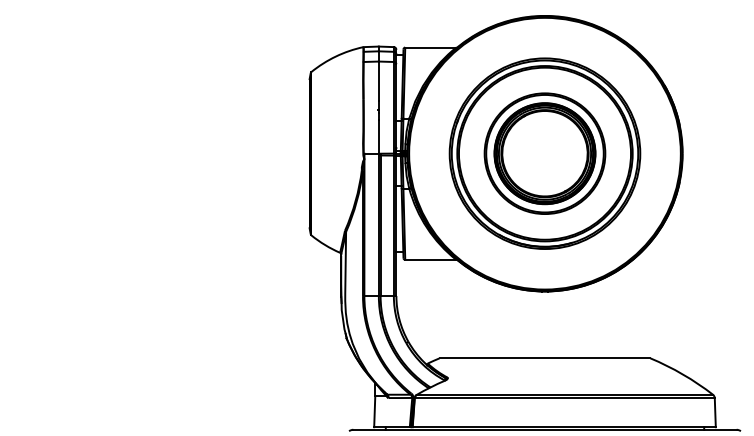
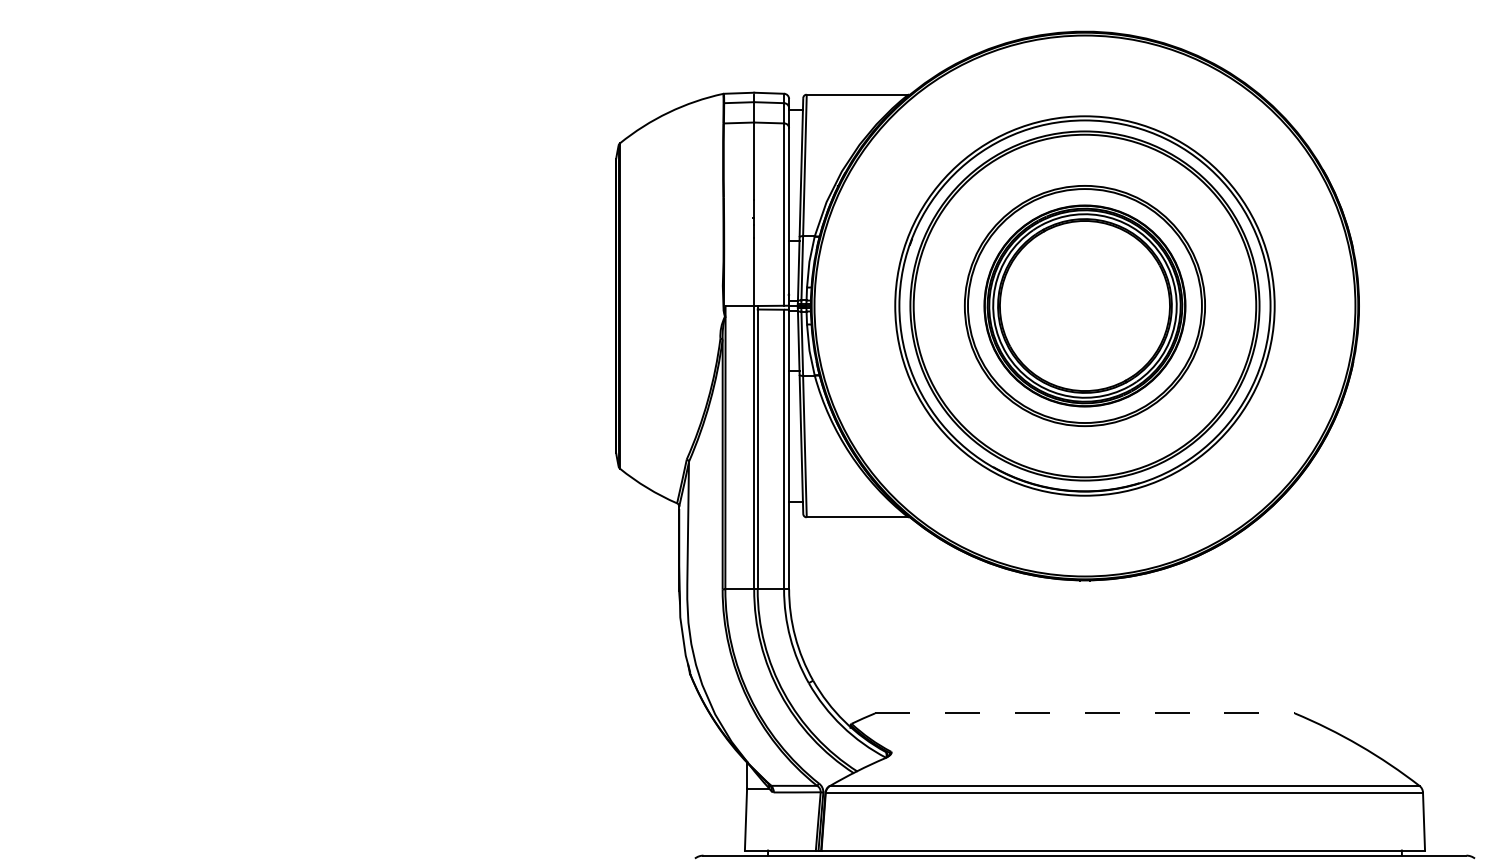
line: (545, 358) -> (1085, 713), solid -> dashed

